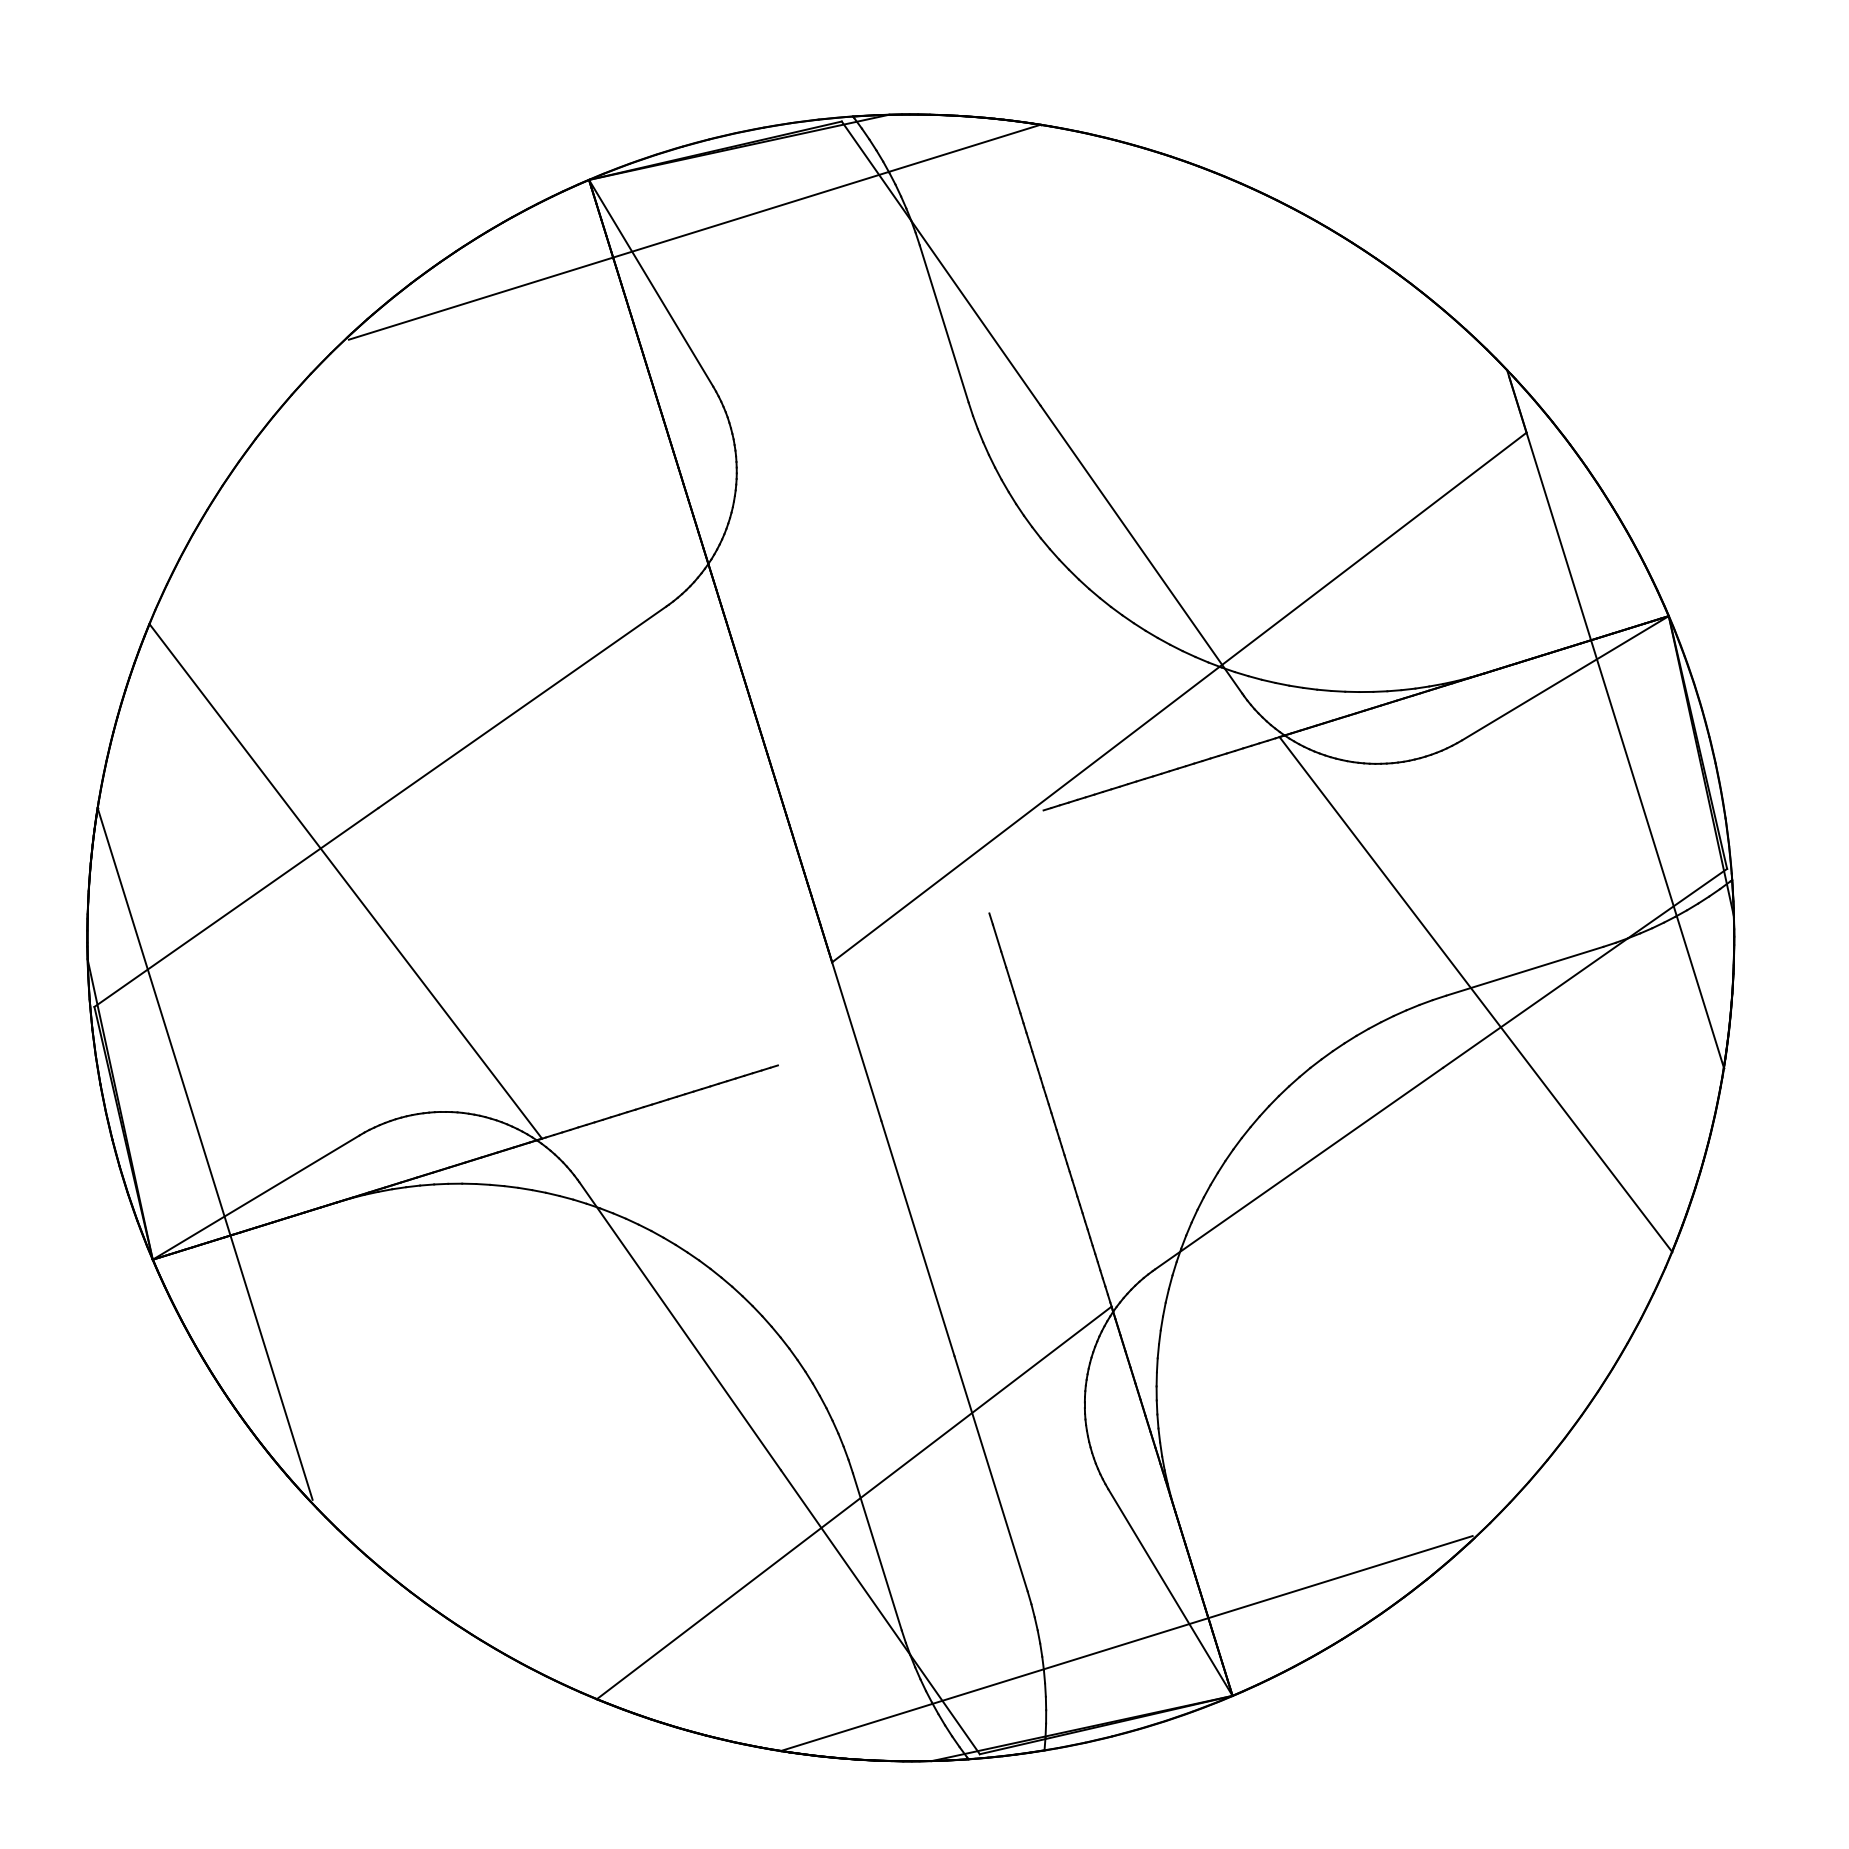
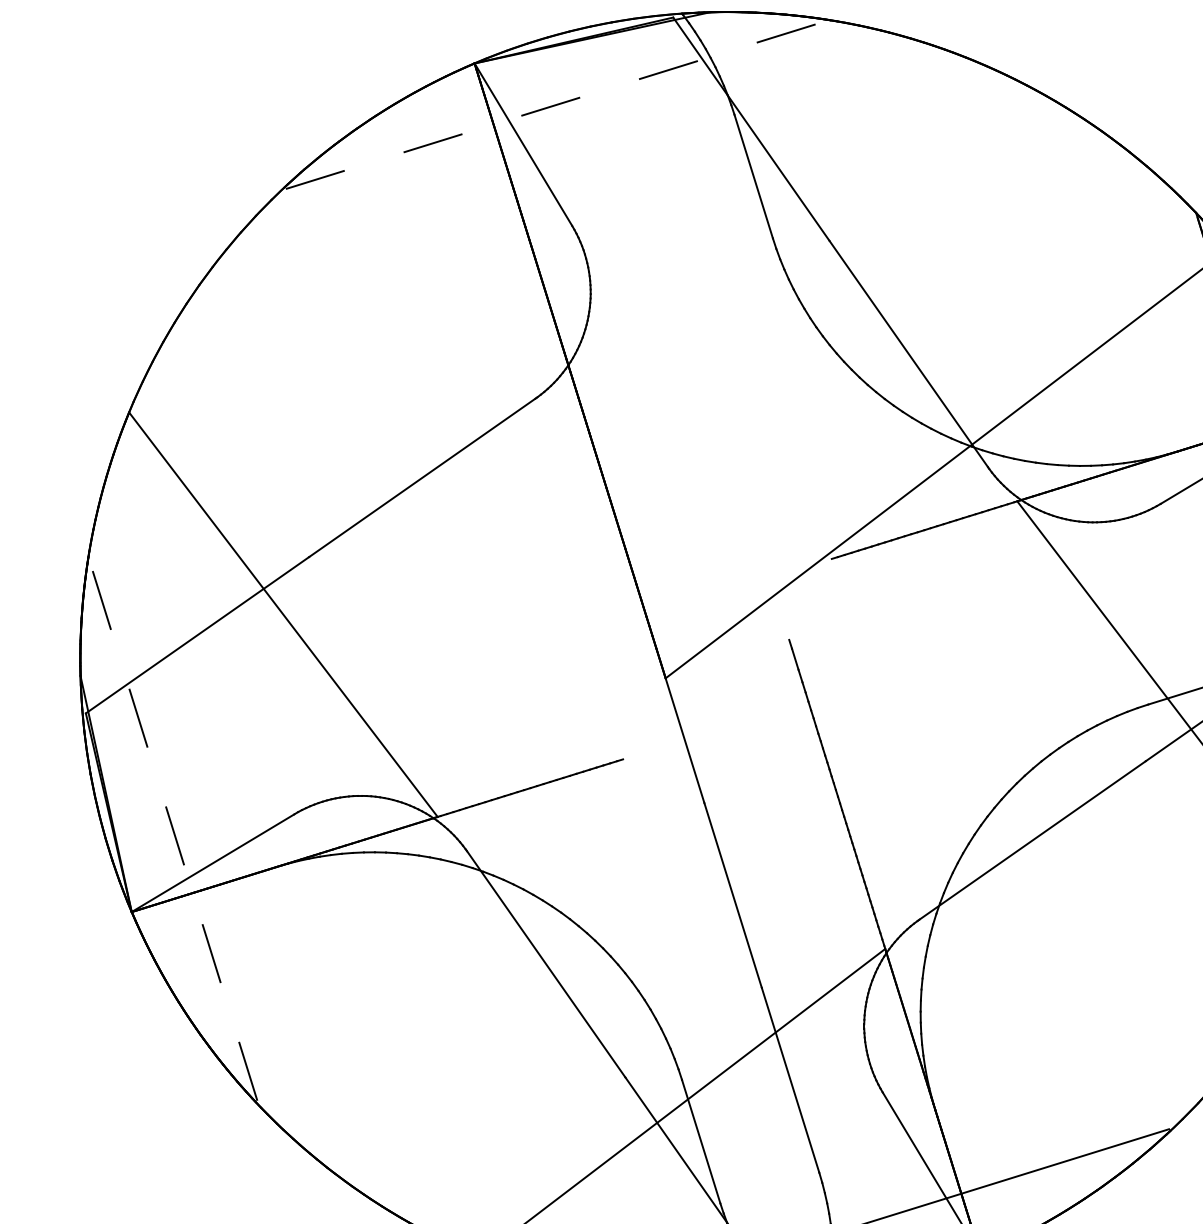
line: (695, 232) -> (558, 104), solid -> dashed
line: (204, 1153) -> (172, 828), solid -> dashed

